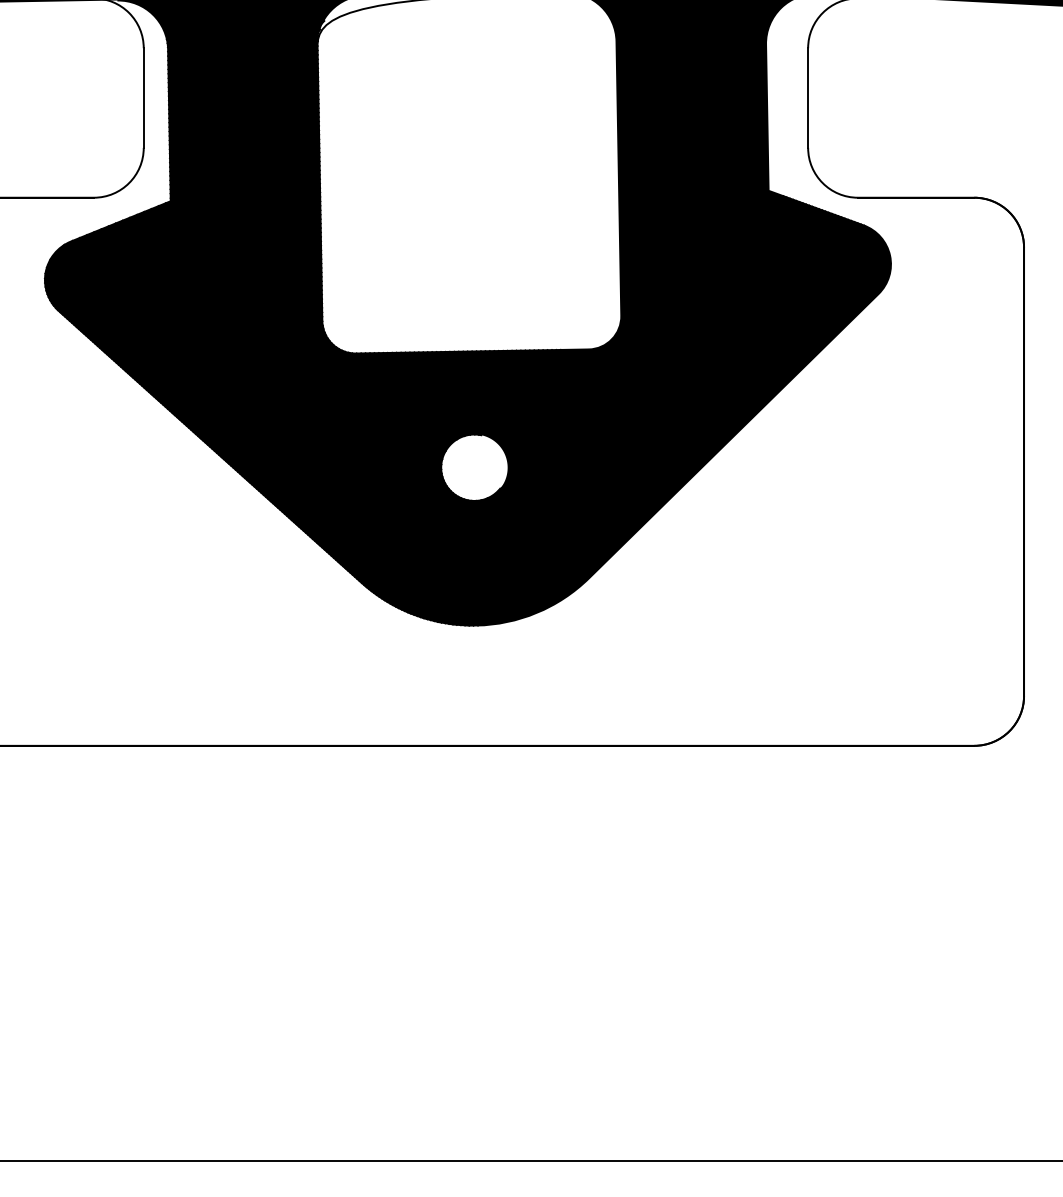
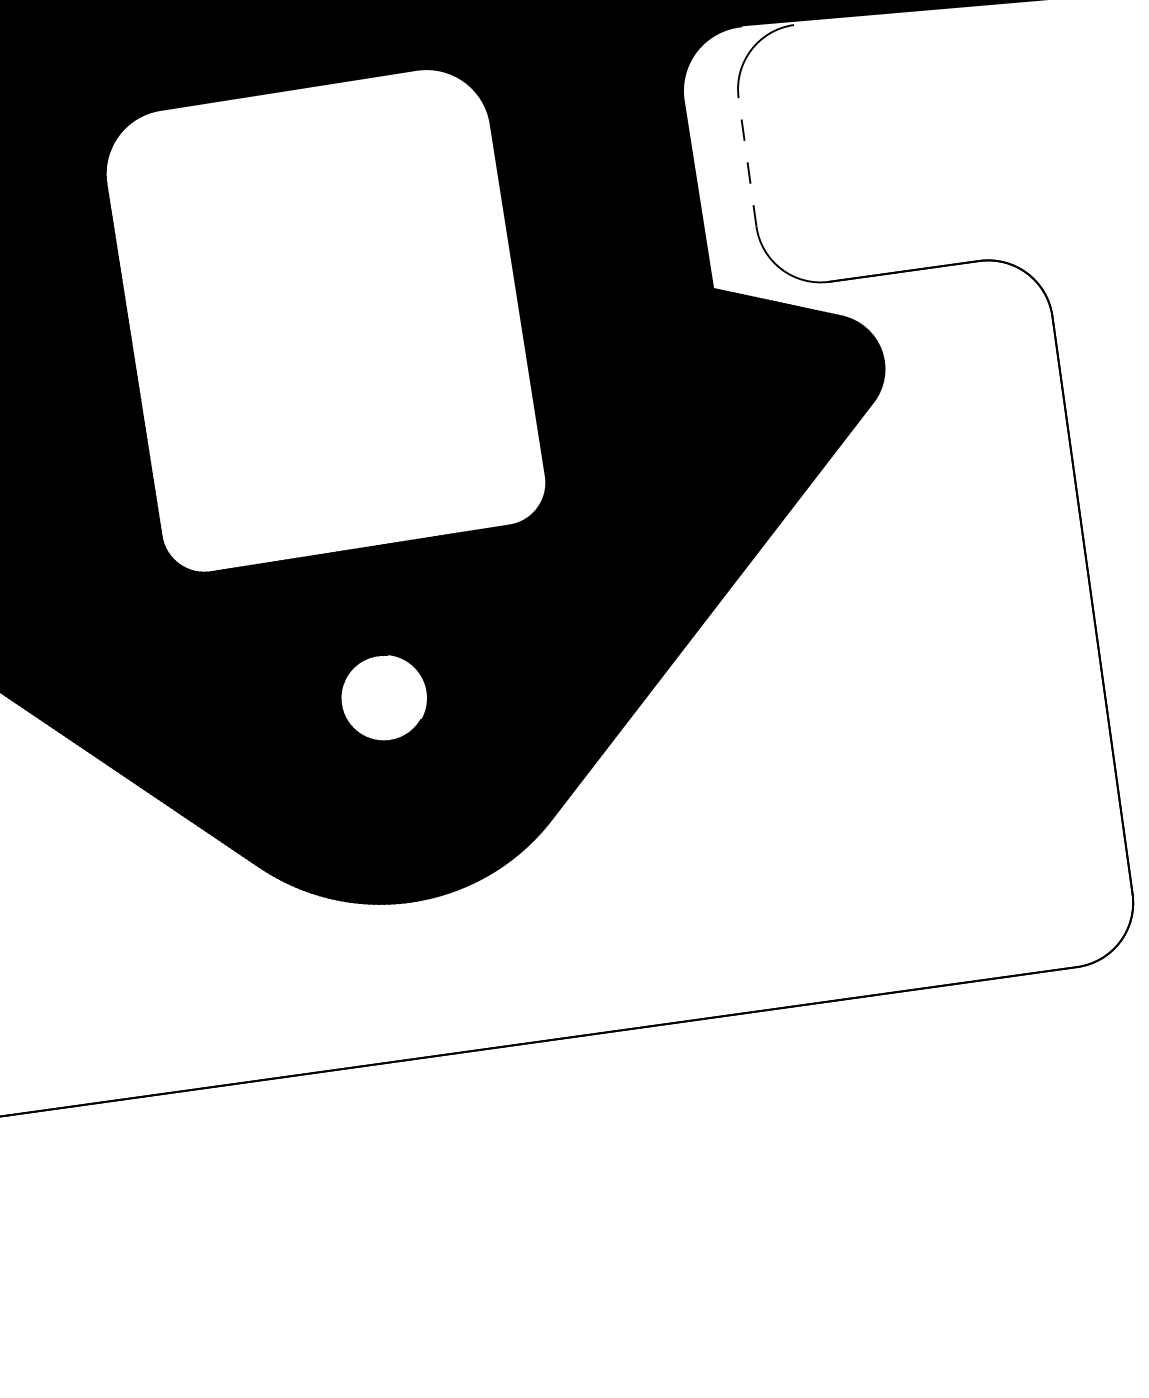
line: (808, 98) -> (748, 162), solid -> dashed

